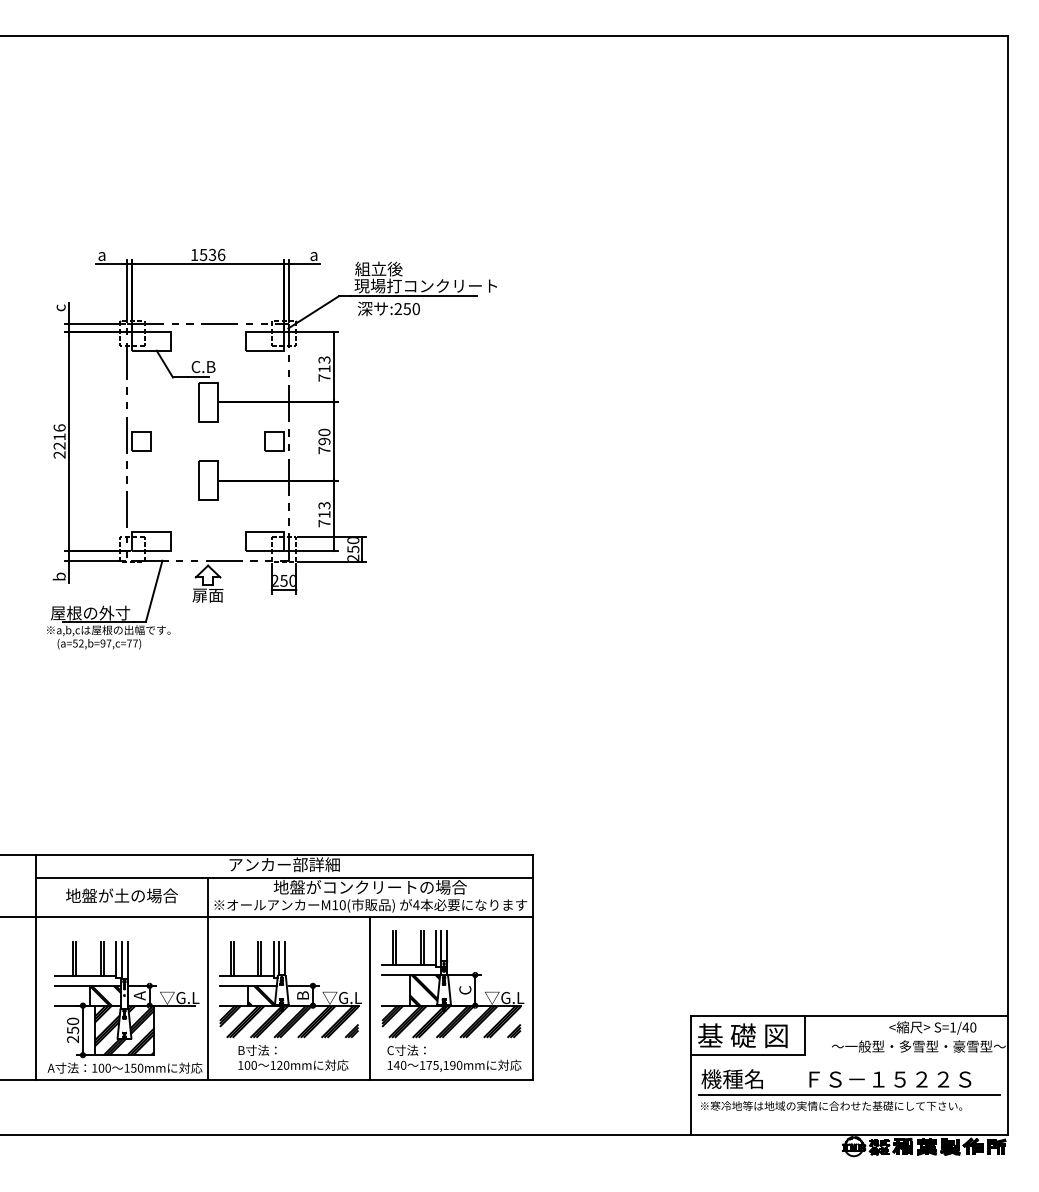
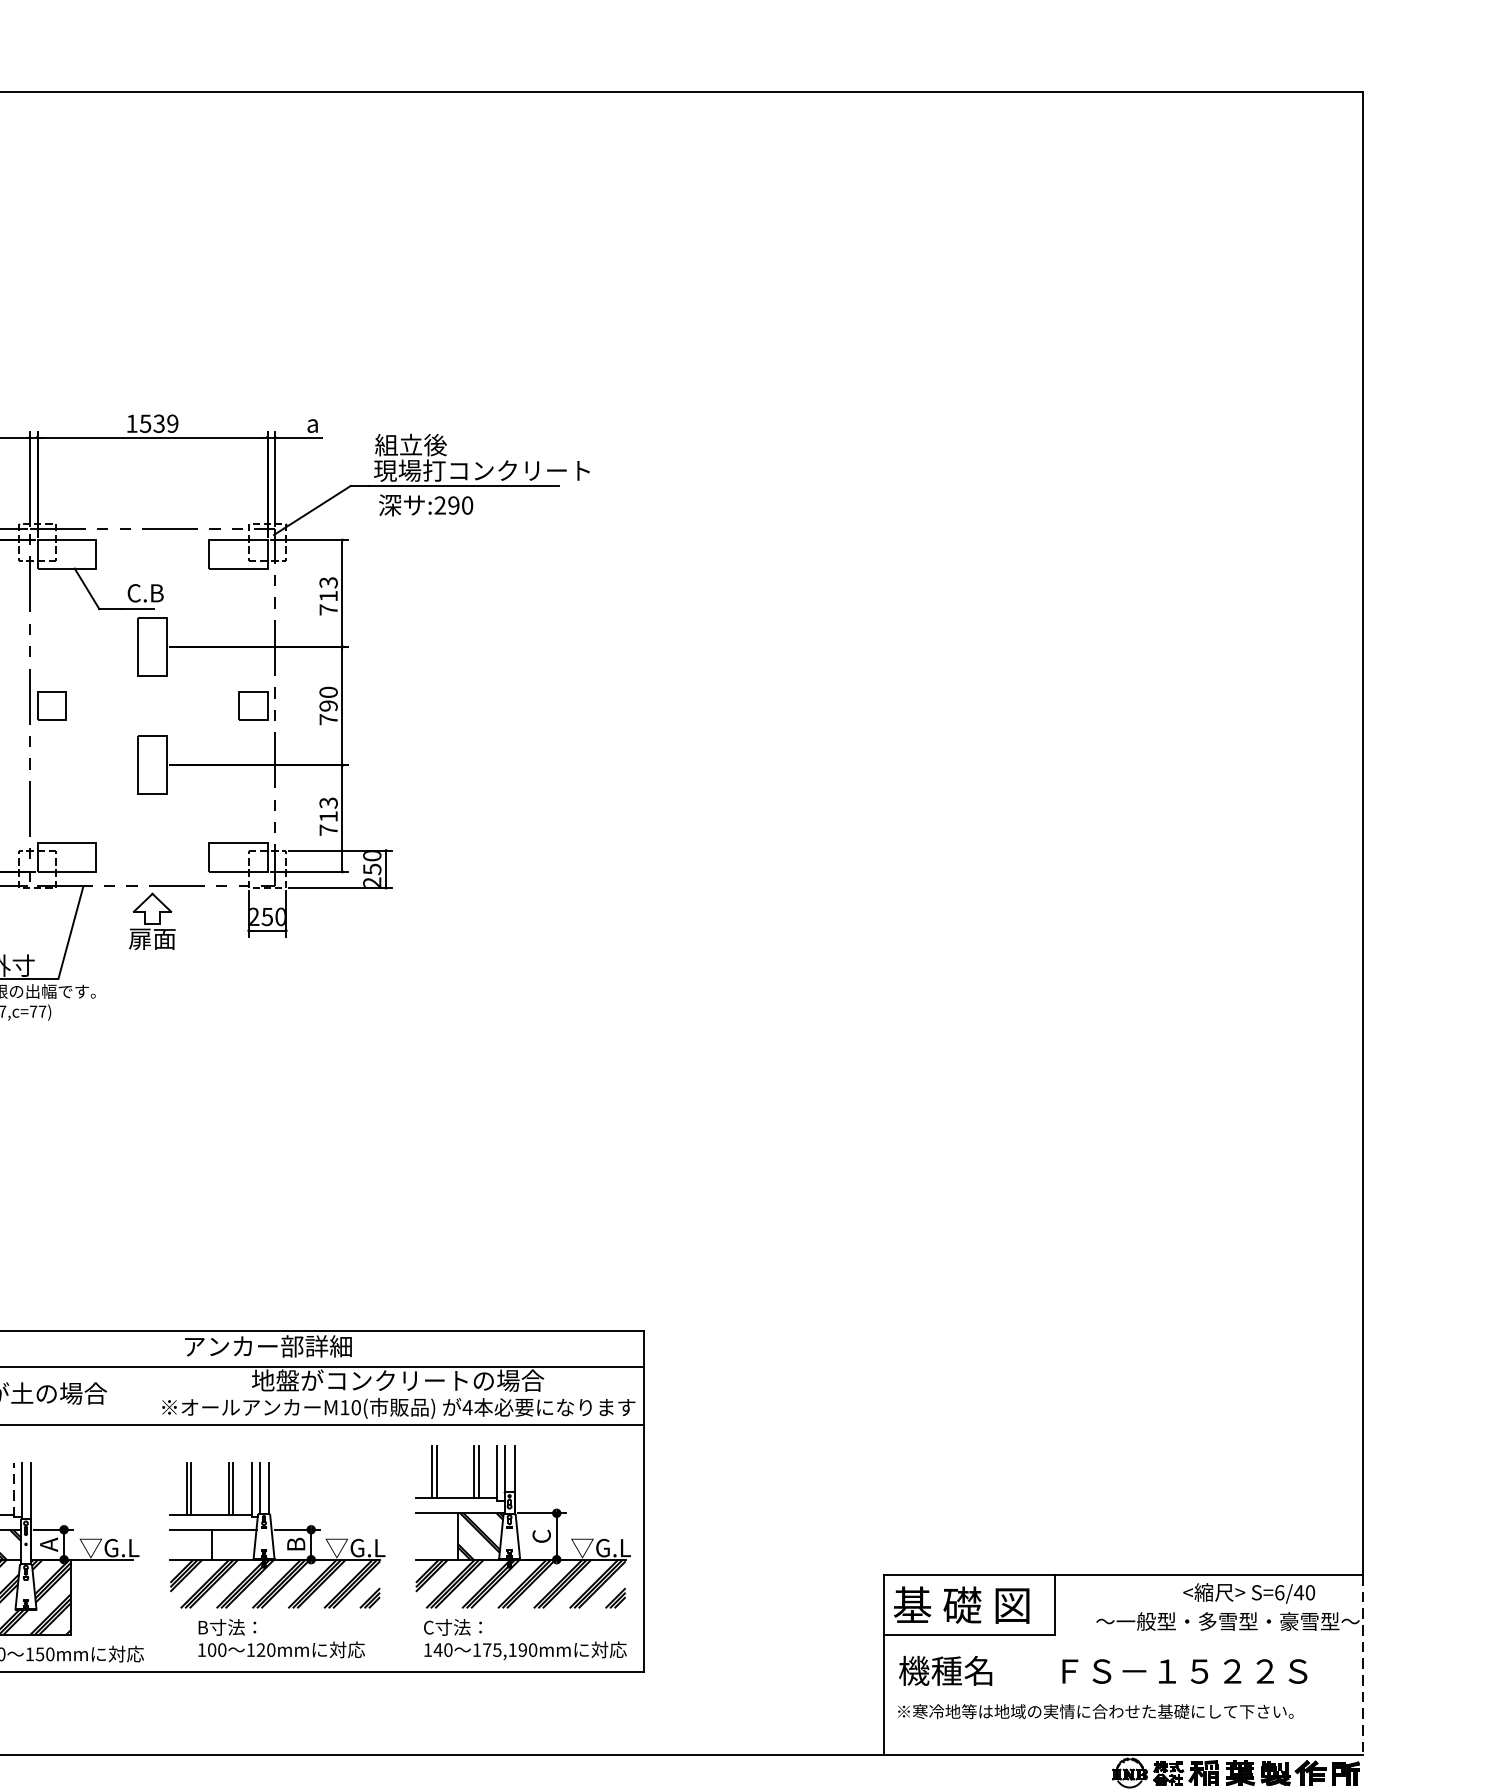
text: (221, 254) -> (172, 423), 1536 -> 1539
text: (406, 308) -> (452, 504), :250 -> :290
line: (116, 959) -> (13, 1489), solid -> dashed
line: (208, 979) -> (153, 1520), removed
hatch: (260, 995) -> (231, 1544), removed
line: (370, 998) -> (398, 1548), removed
text: (953, 1027) -> (1280, 1592), S=1/40 -> S=6/40
line: (1007, 1075) -> (1362, 1665), solid -> dashed
line: (849, 1095) -> (1123, 1695), removed

